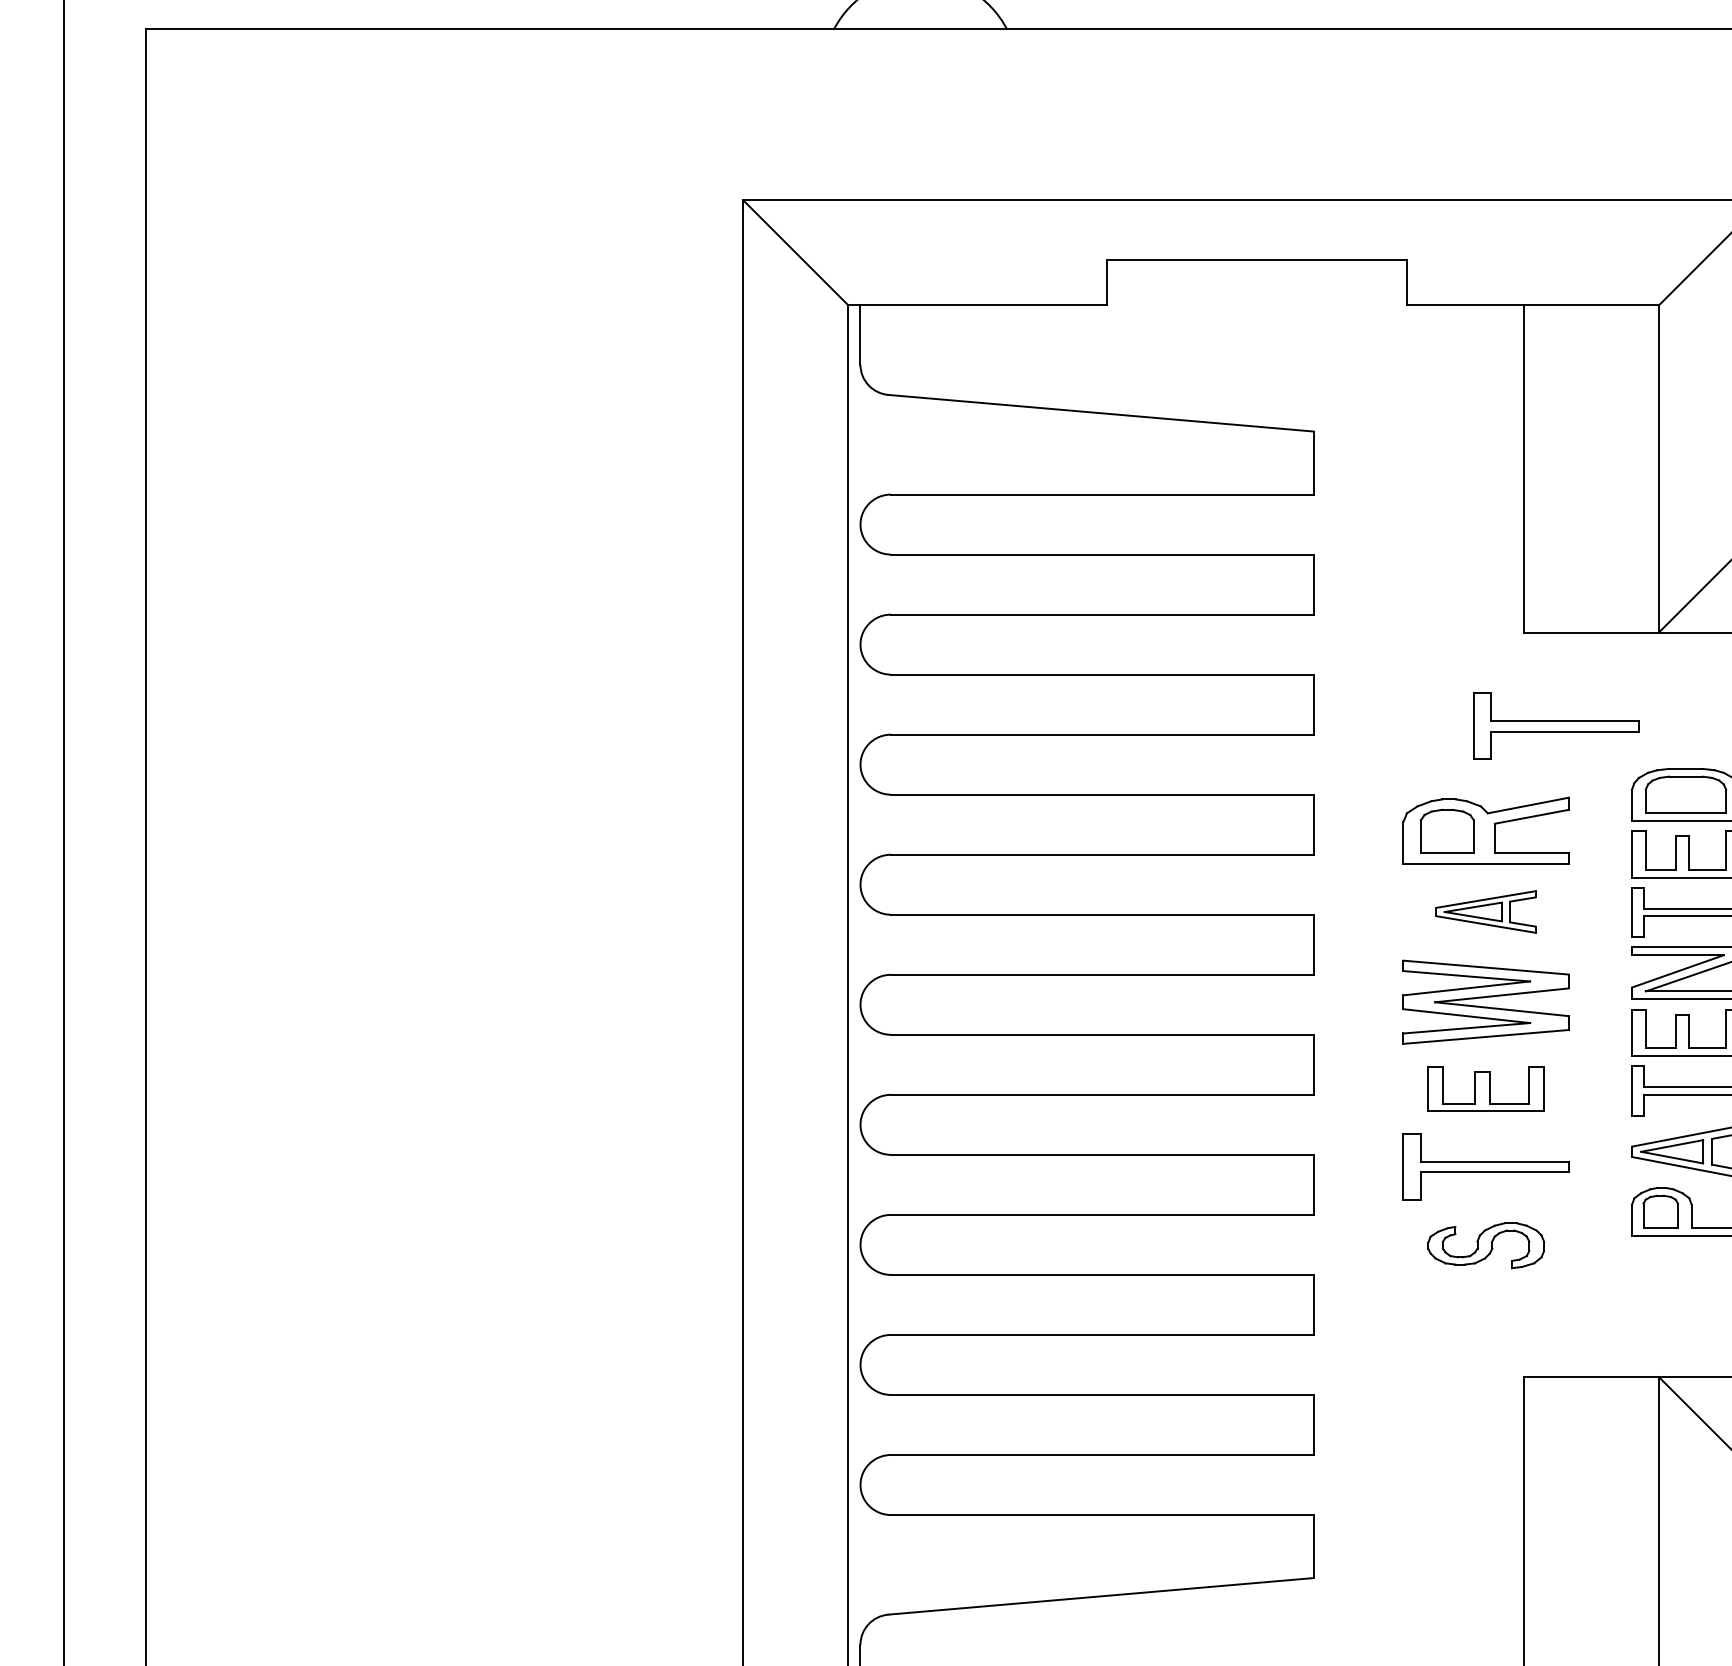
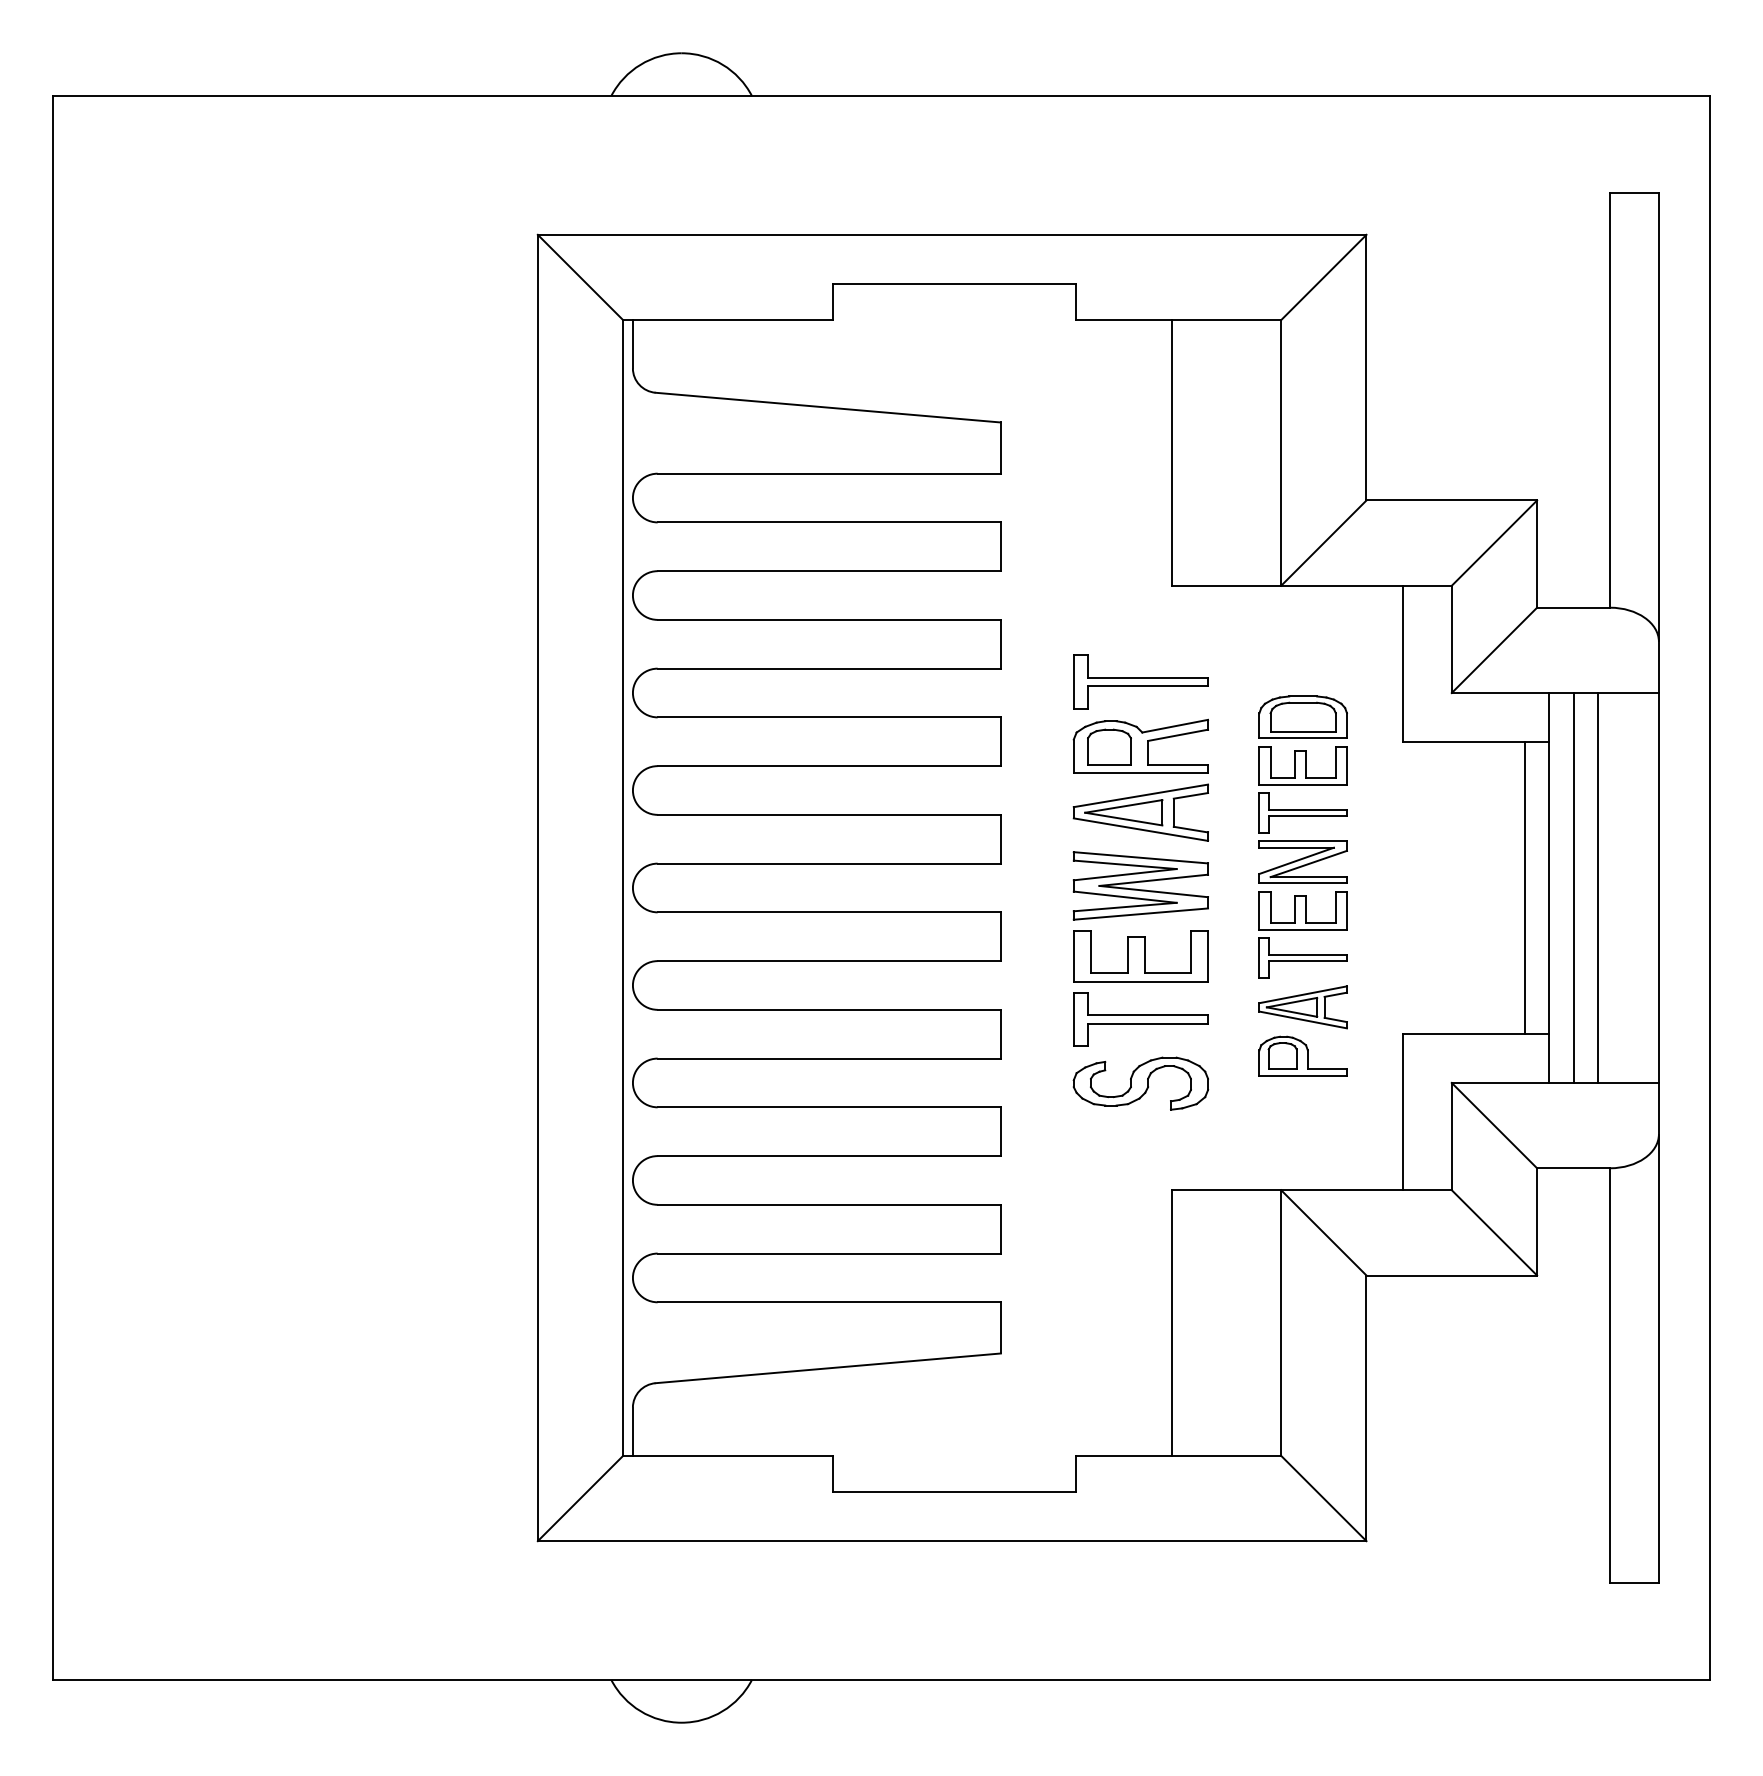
part: (1555, 725) -> (1140, 681), moved
part: (1485, 911) -> (1140, 812), size x1.67
part: (1485, 1089) -> (1140, 956), size x1.43
part: (1485, 1245) -> (1140, 1083), size x1.43

